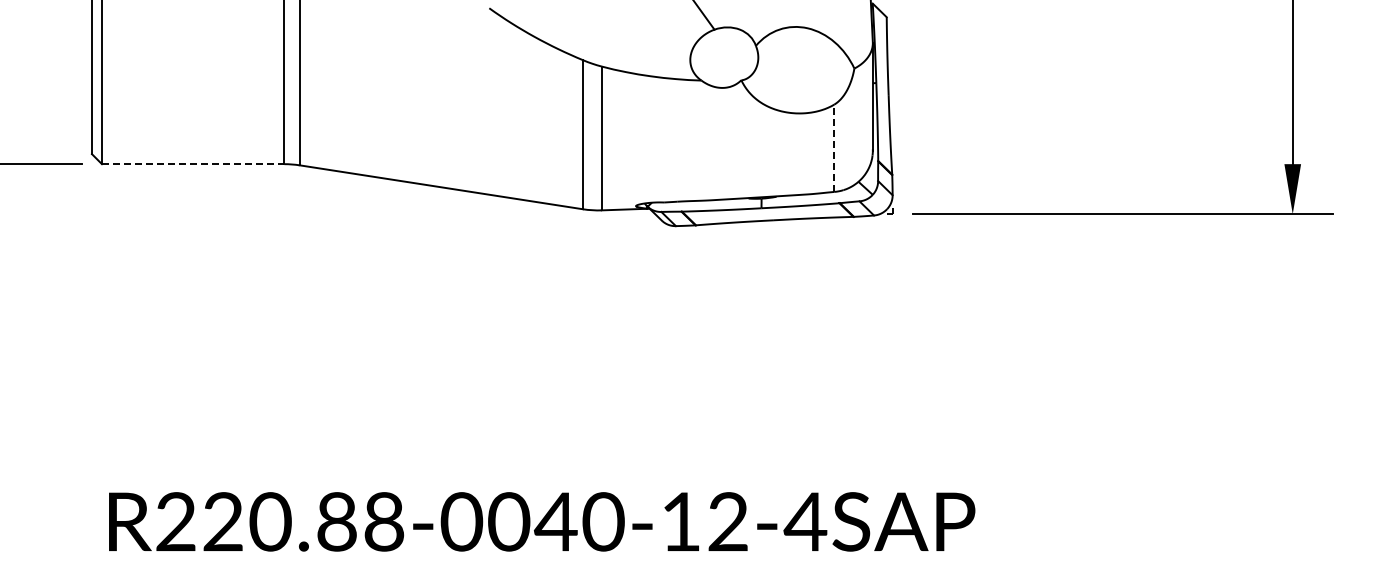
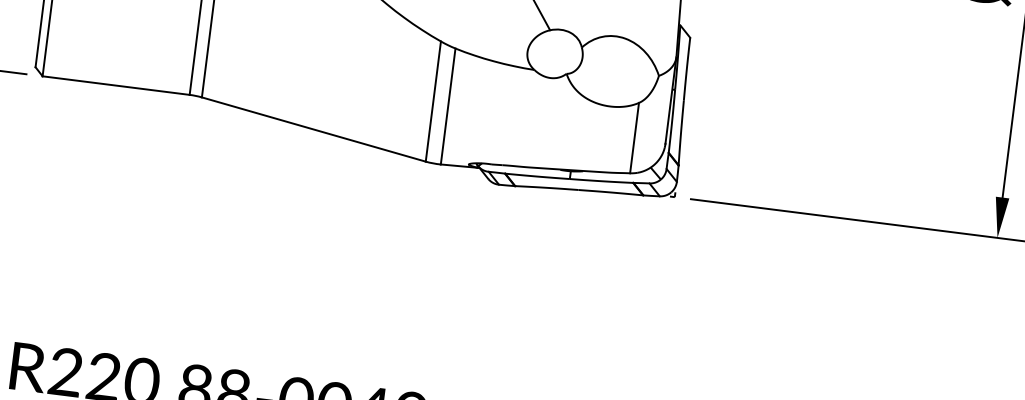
line: (834, 148) -> (634, 138), dashed -> solid
line: (193, 164) -> (116, 85), dashed -> solid

